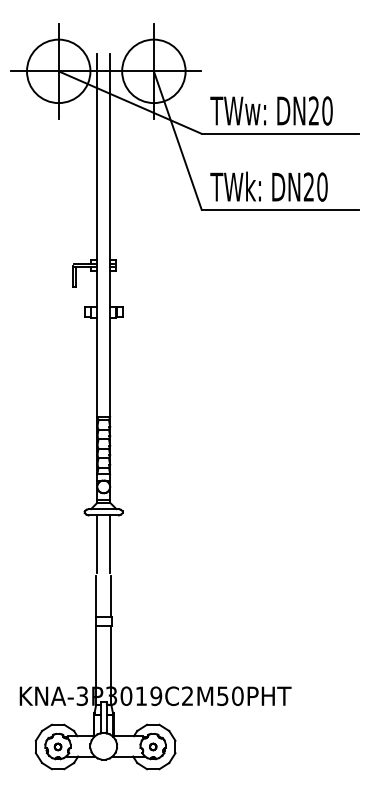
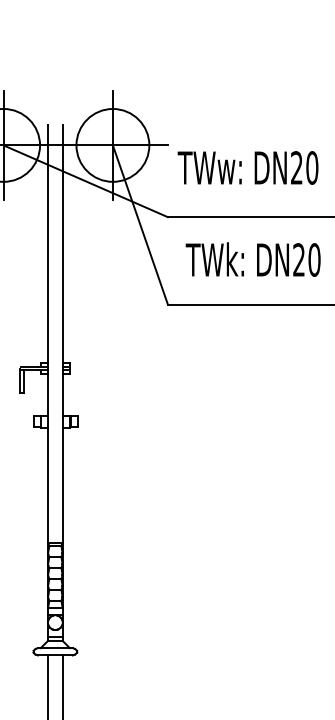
text: (271, 110) -> (247, 167), moved
text: (268, 186) -> (252, 259), moved

